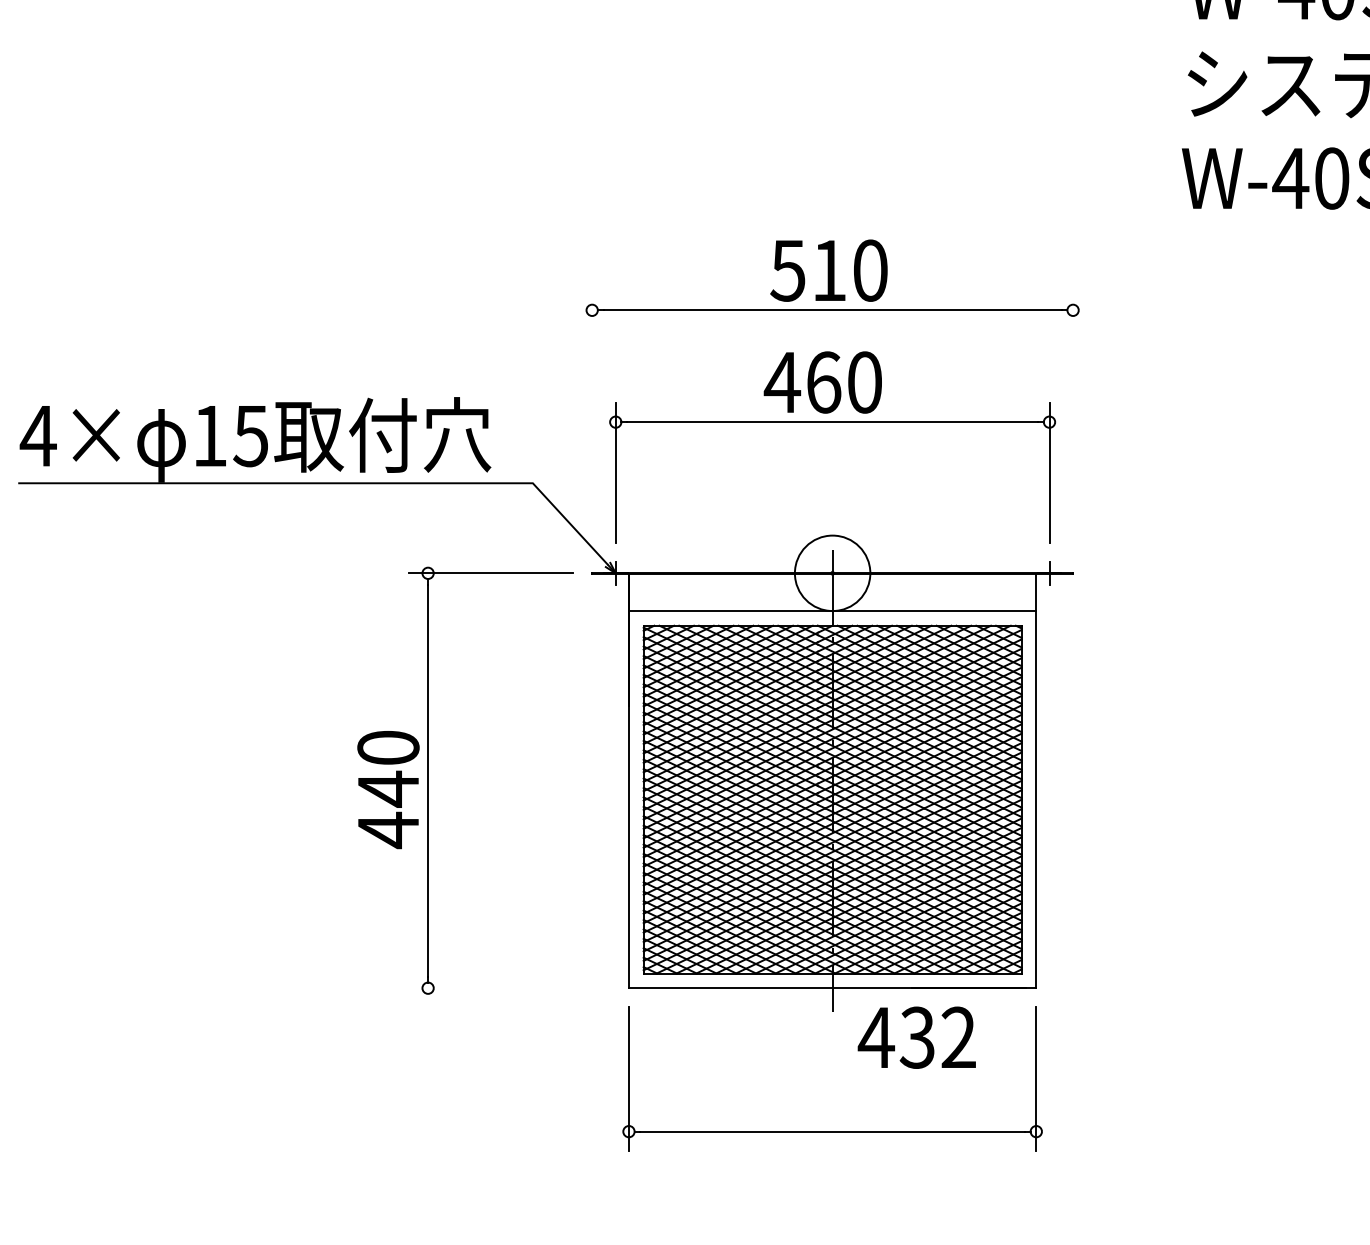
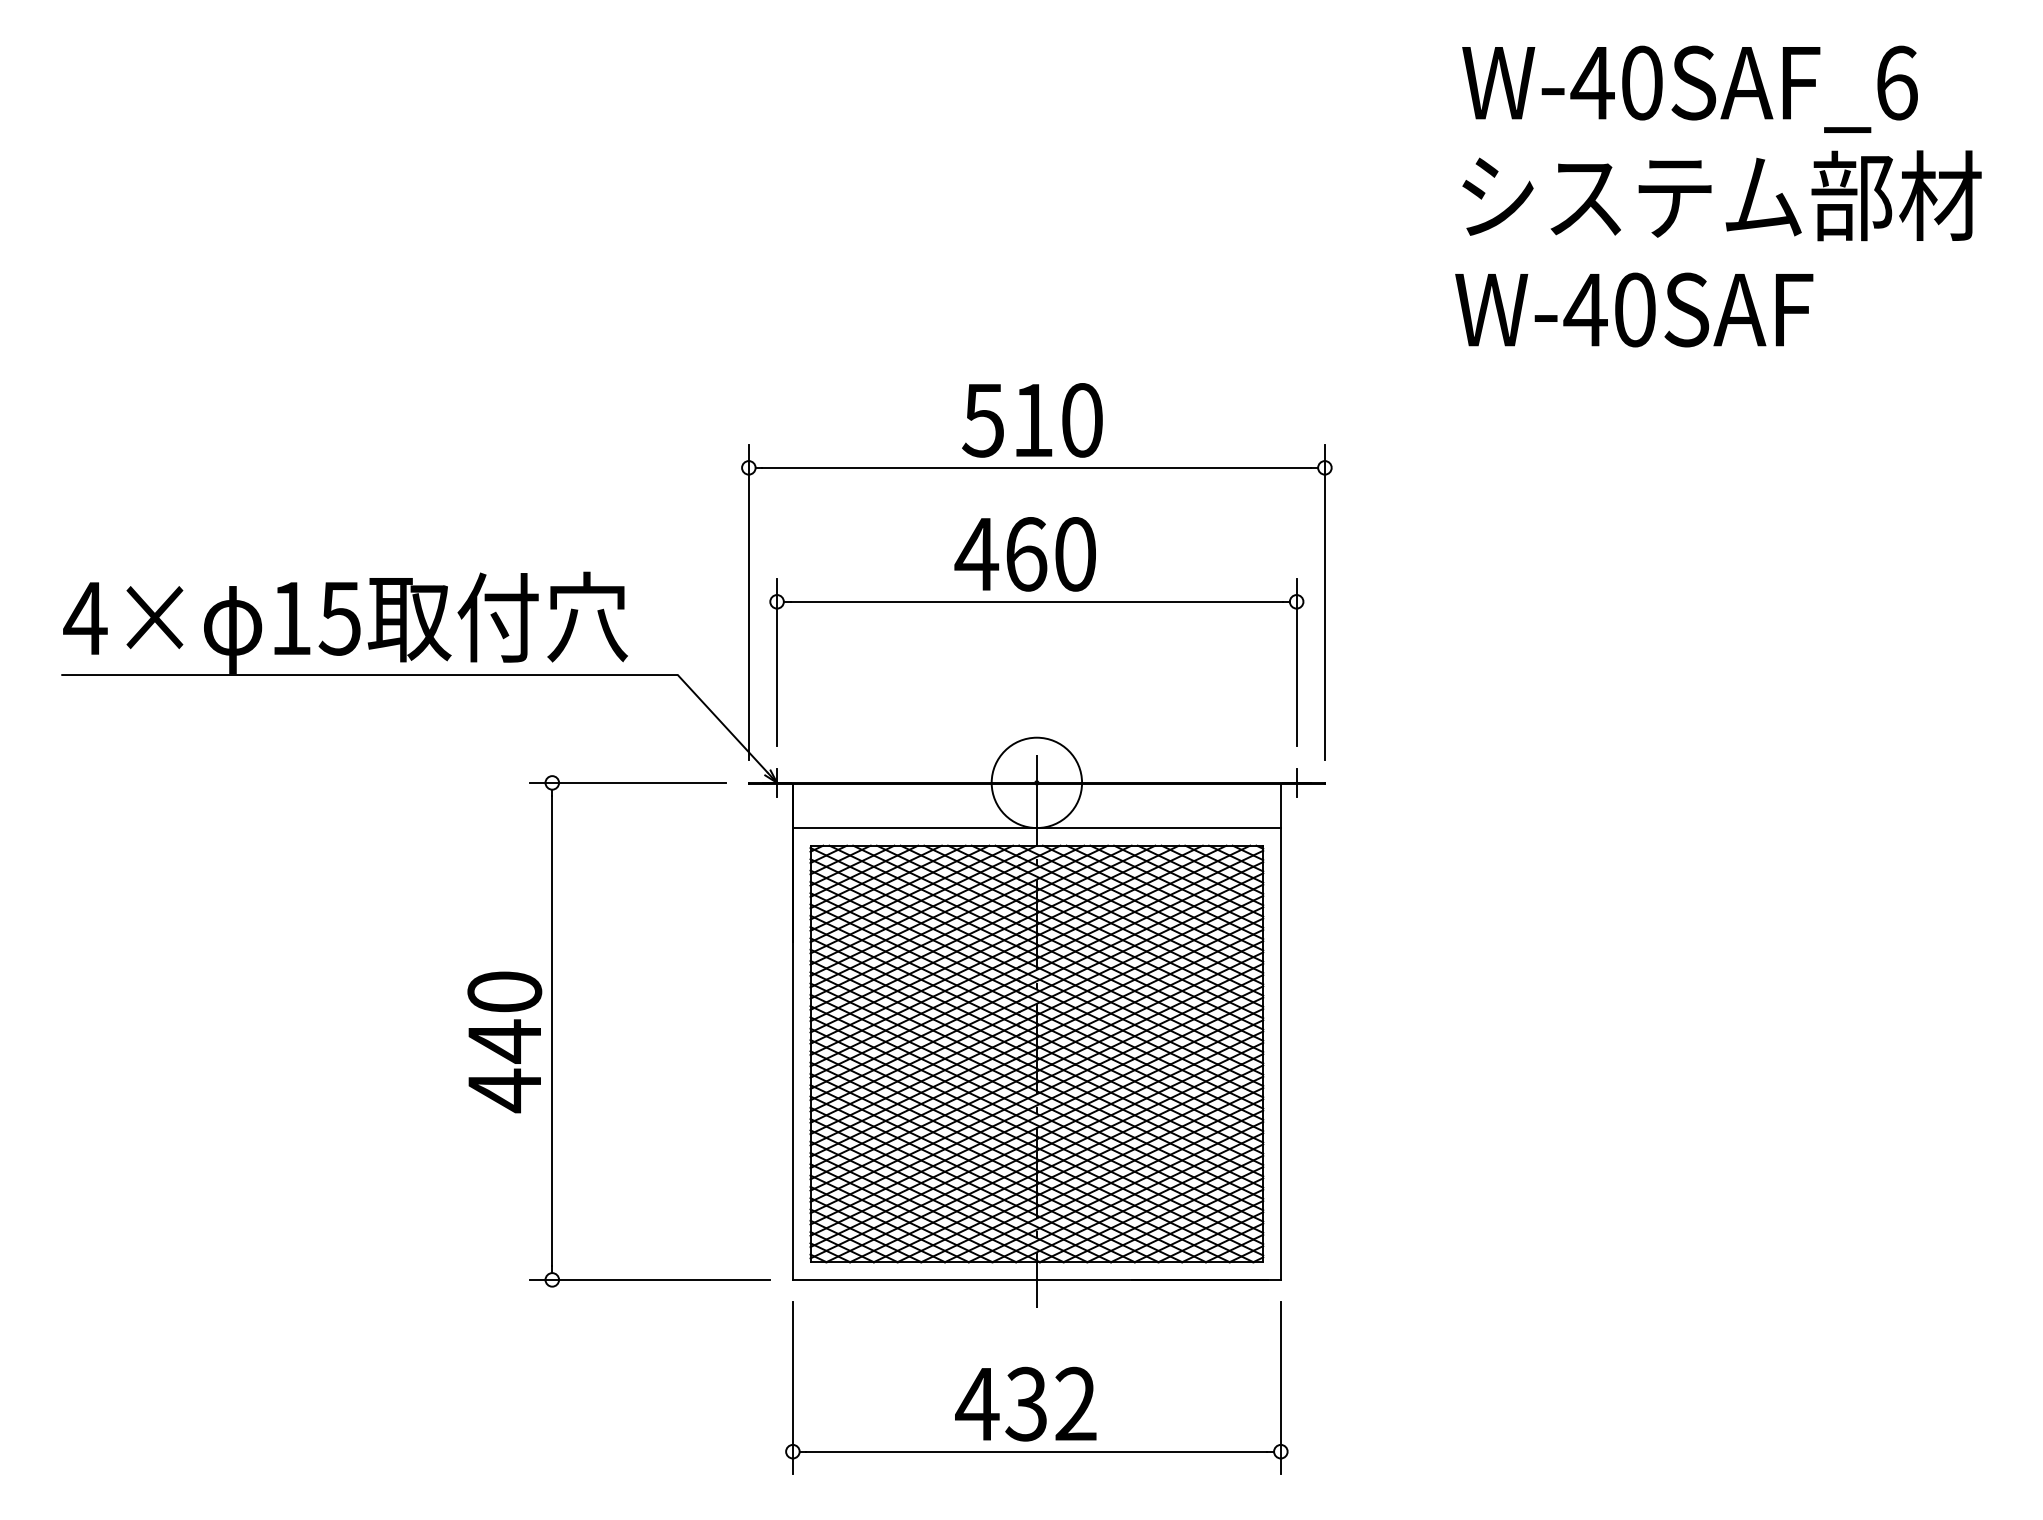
line: (591, 422) -> (748, 602), added
line: (1072, 422) -> (1324, 602), added
line: (509, 987) -> (649, 1279), added
text: (916, 1037) -> (1025, 1403), moved

